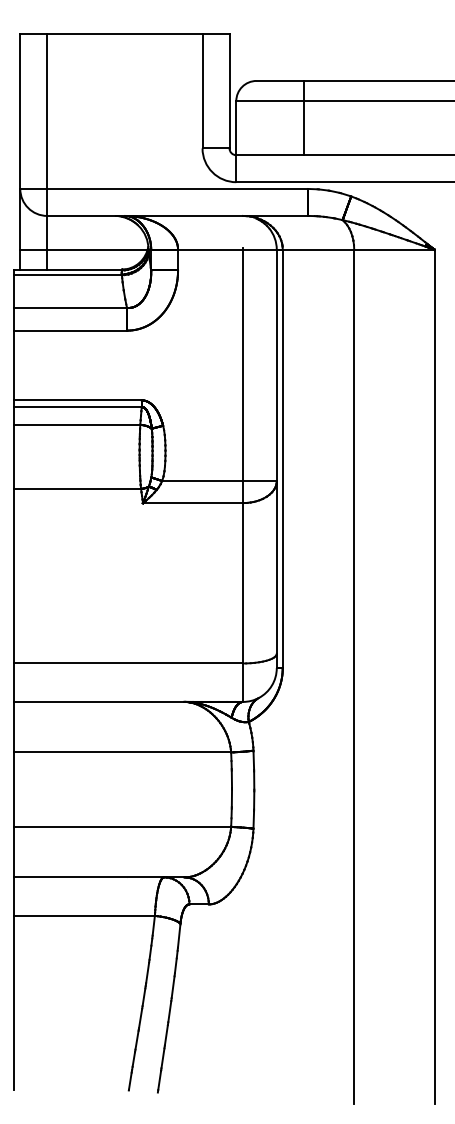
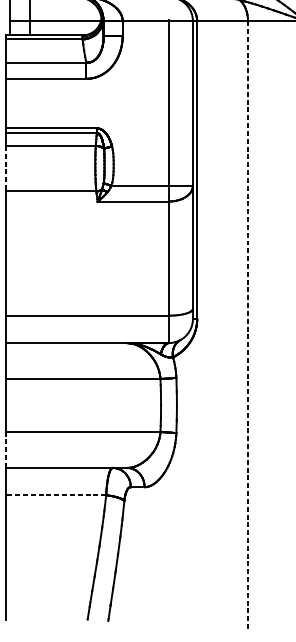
line: (13, 457) -> (5, 169), solid -> dashed
line: (354, 676) -> (248, 324), solid -> dashed
line: (13, 851) -> (5, 449), solid -> dashed
line: (84, 915) -> (56, 495), solid -> dashed

